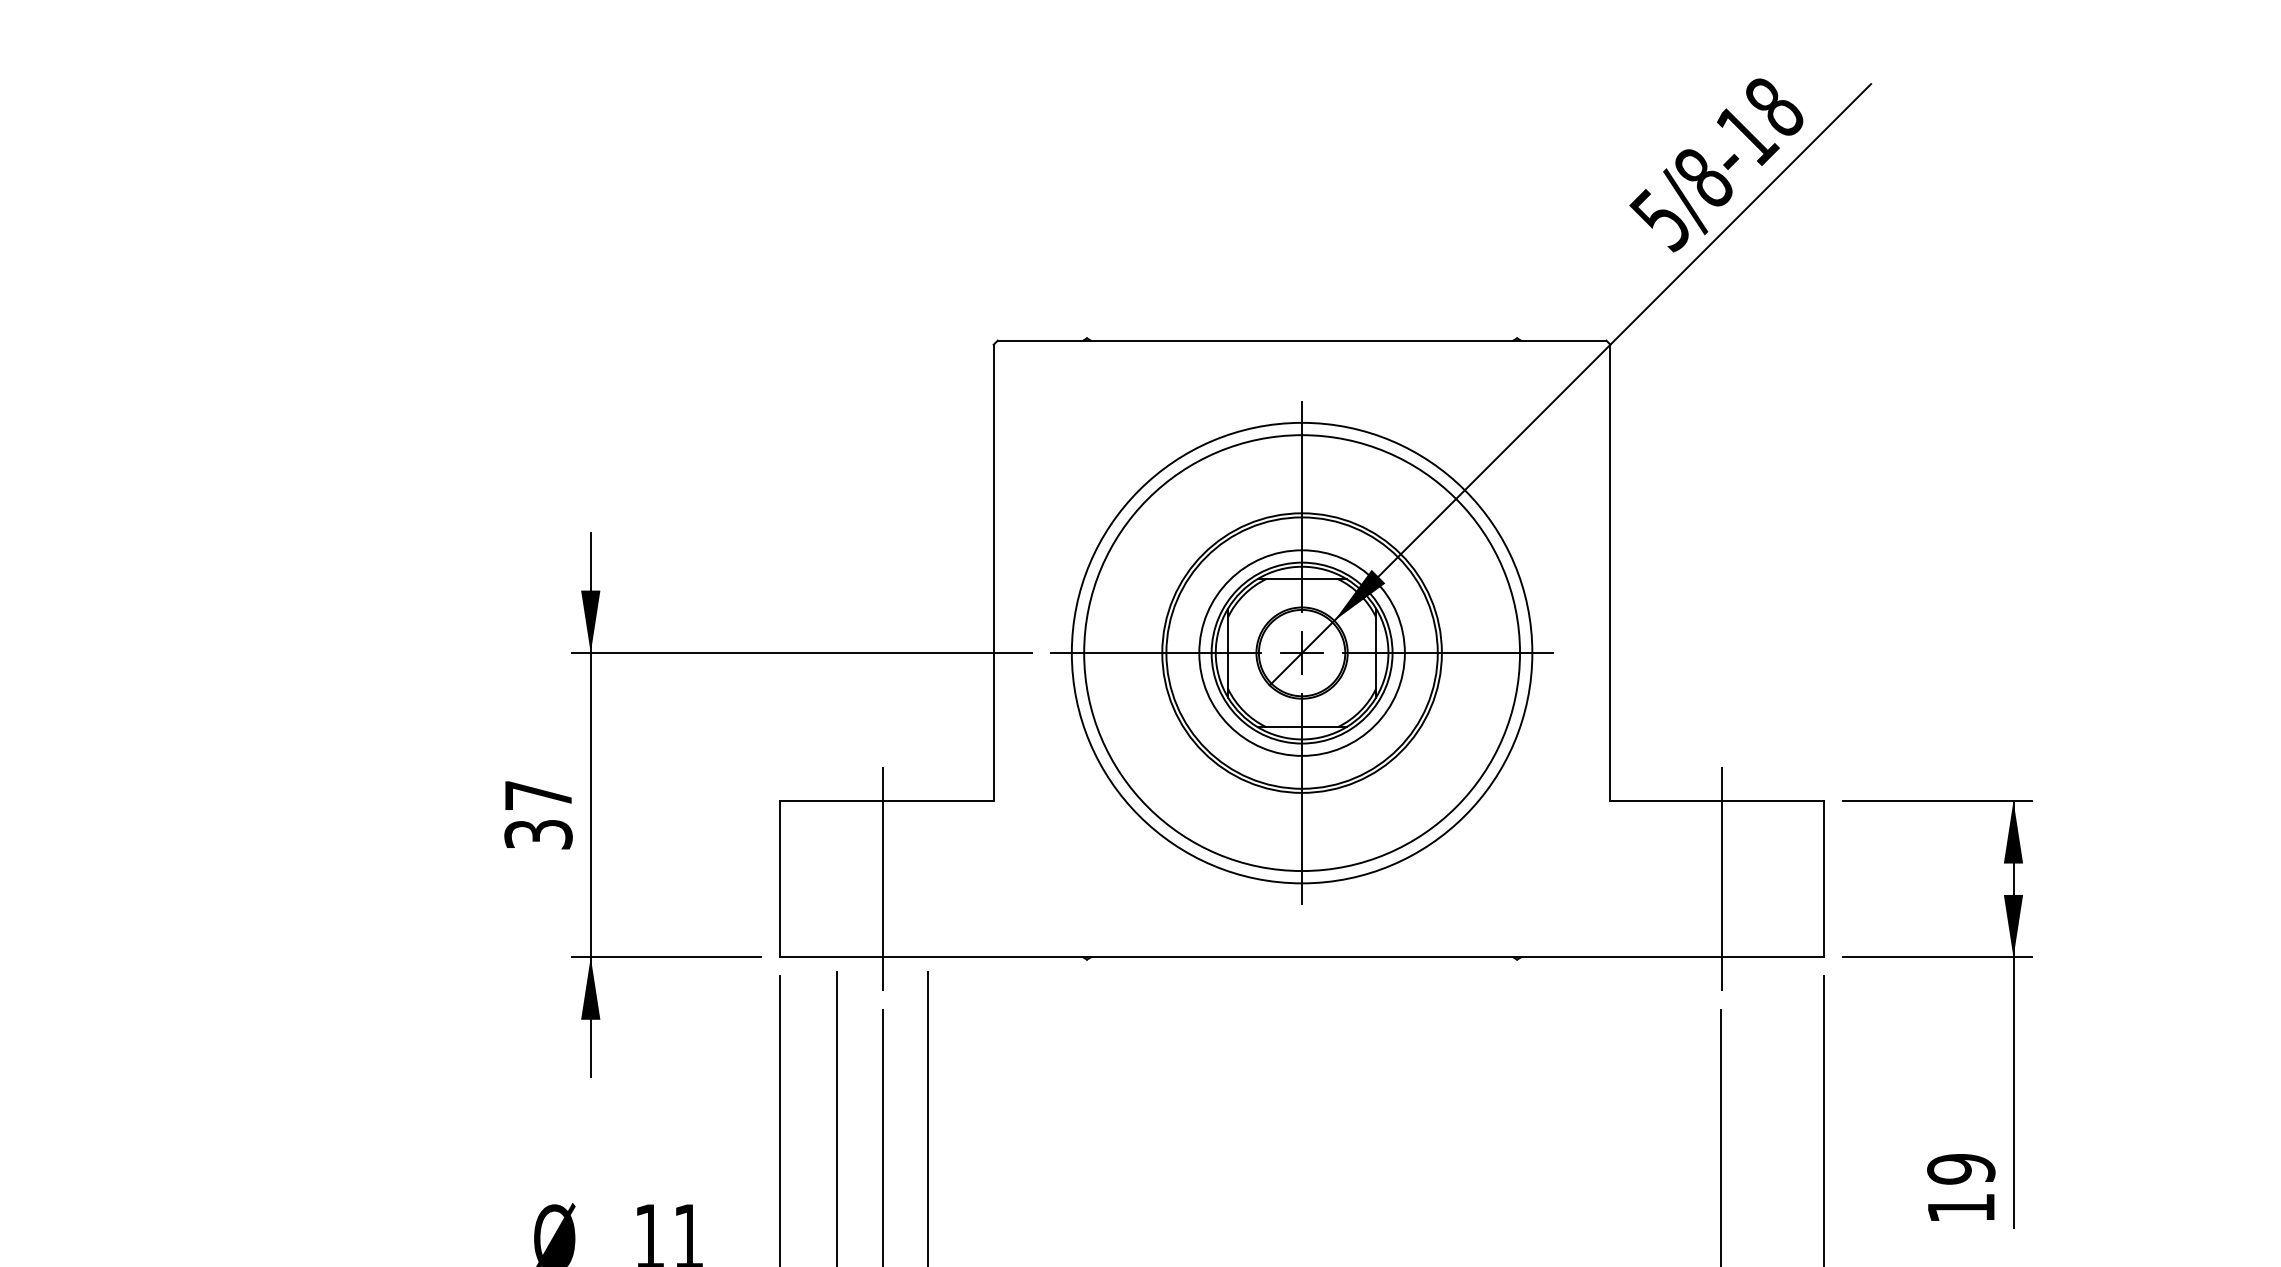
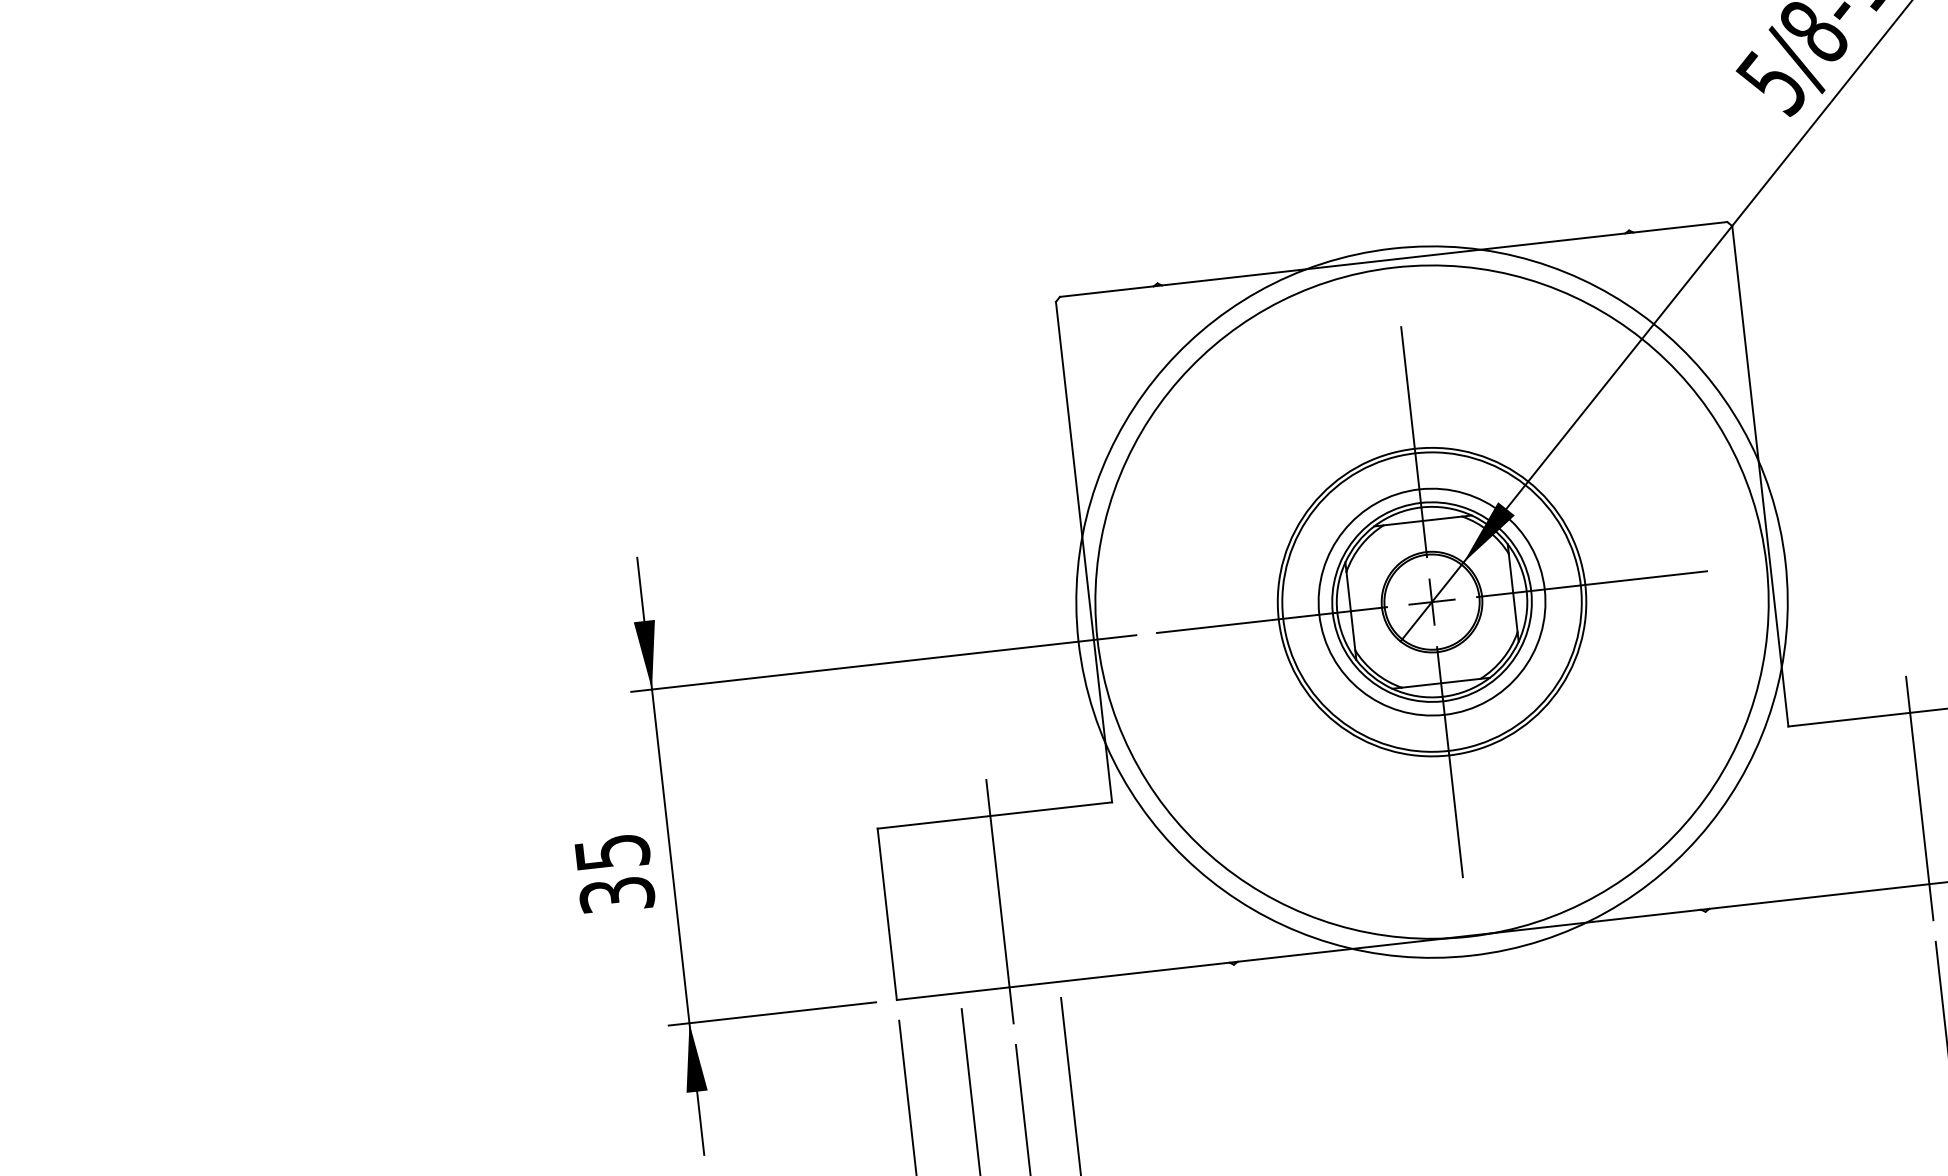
circle: (1301, 652) -> (1431, 601), size x1.4
circle: (1302, 653) -> (1432, 602), size x1.4
text: (538, 795) -> (612, 852), 37 -> 35

